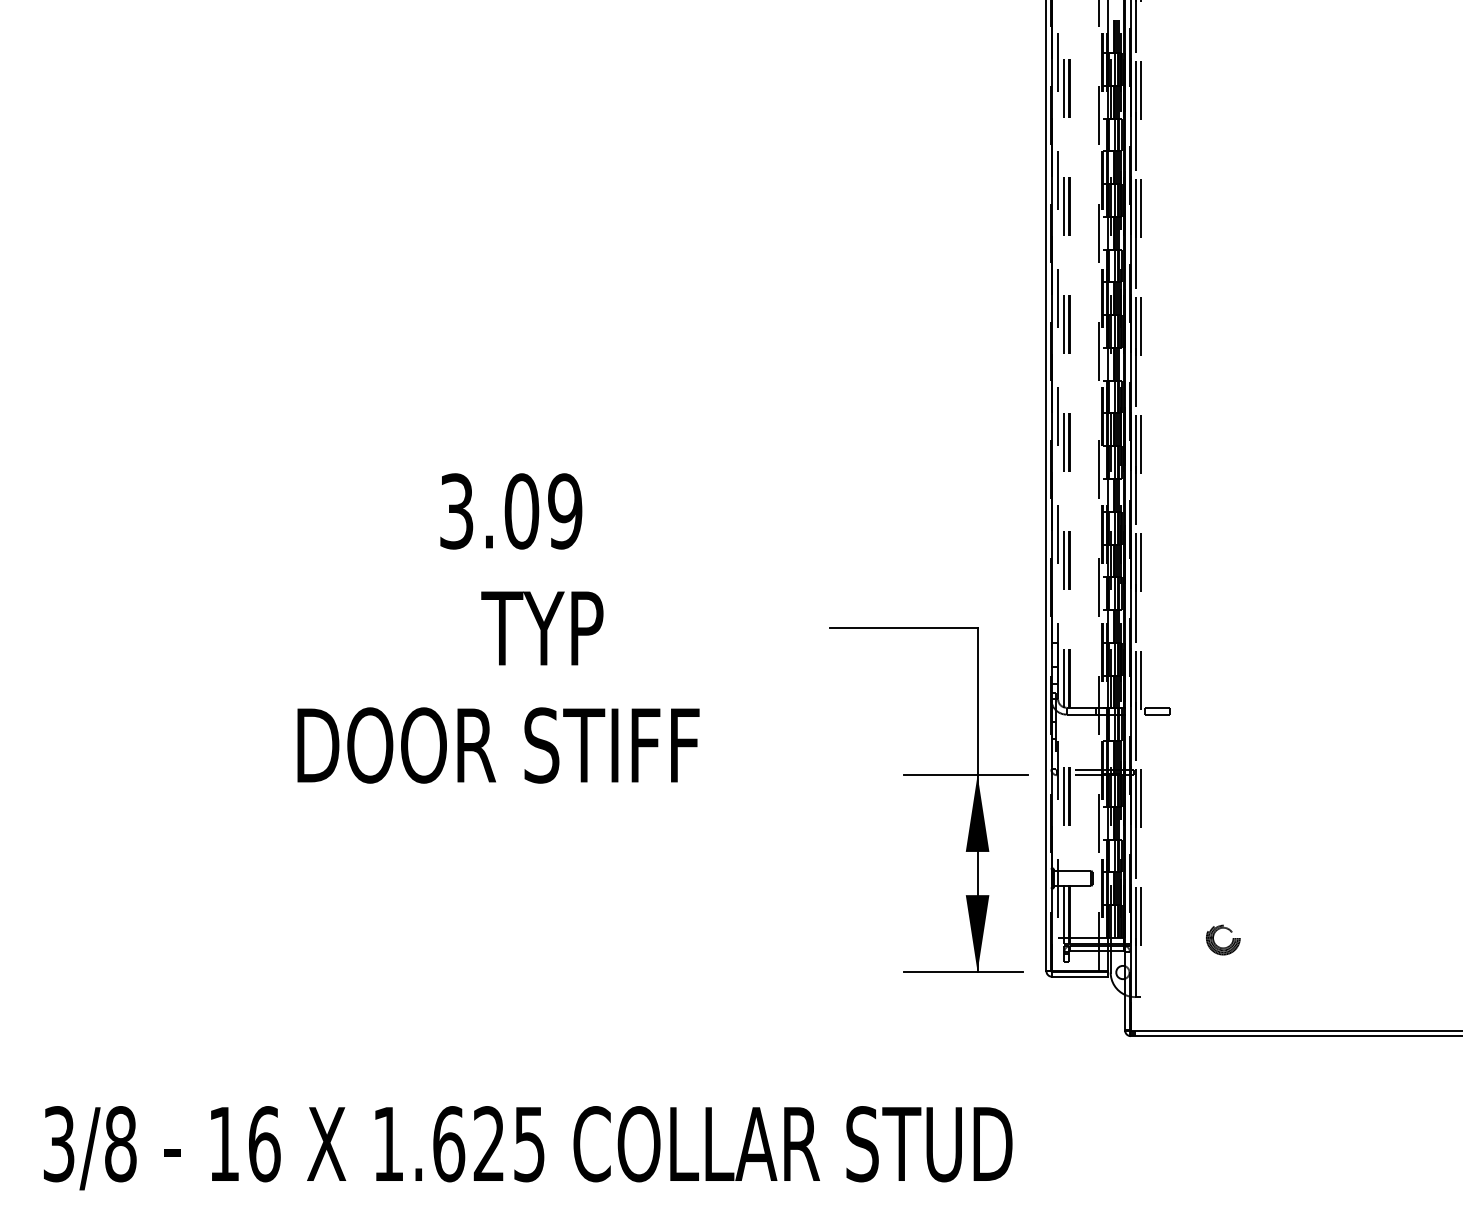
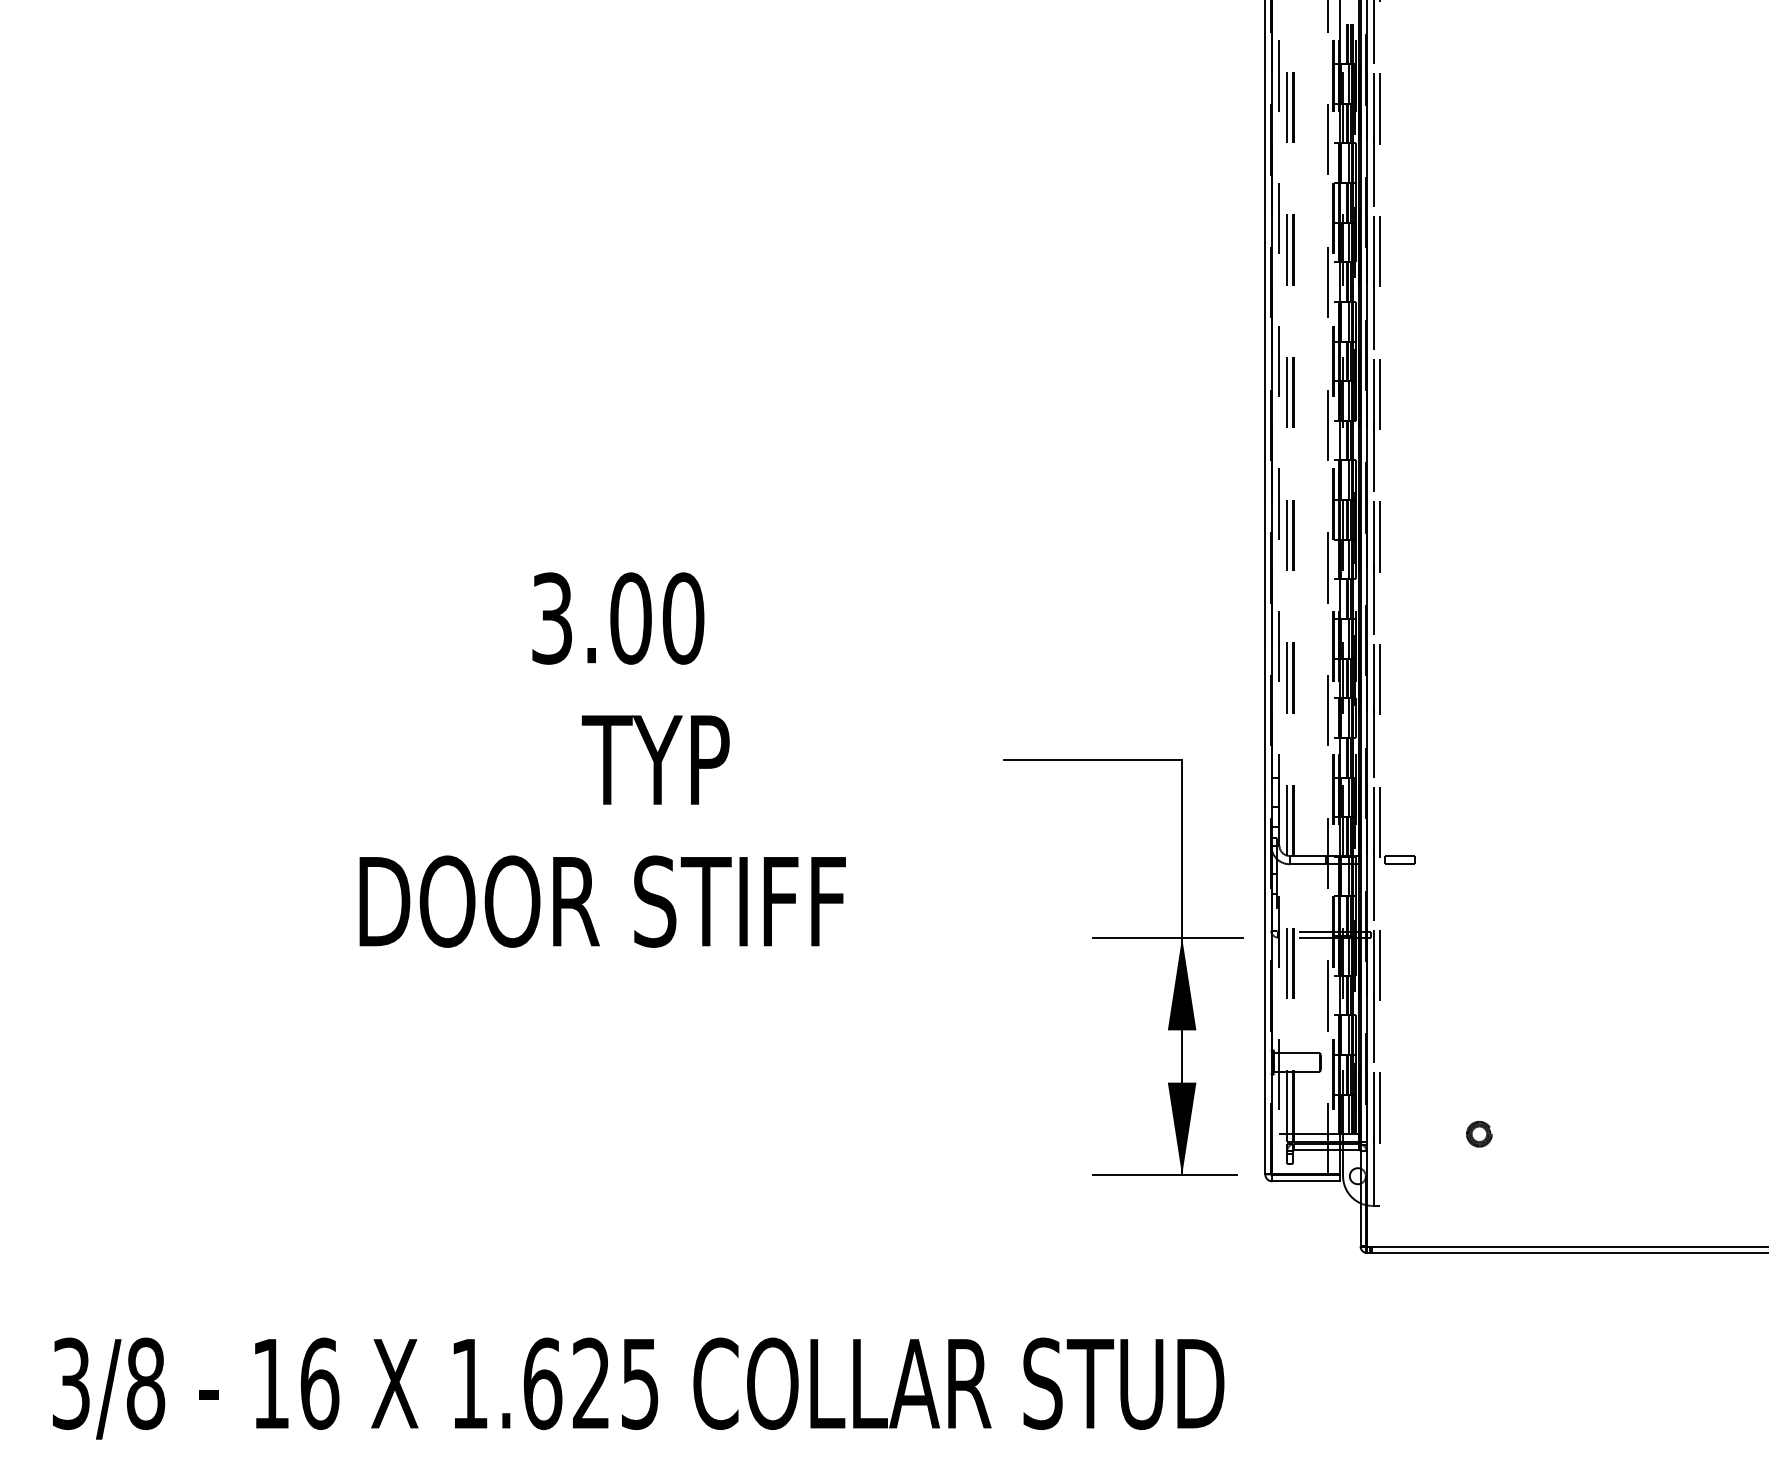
text: (565, 511) -> (683, 618), 3.09 -> 3.00
part: (1223, 937) -> (1479, 1133), size x0.62

